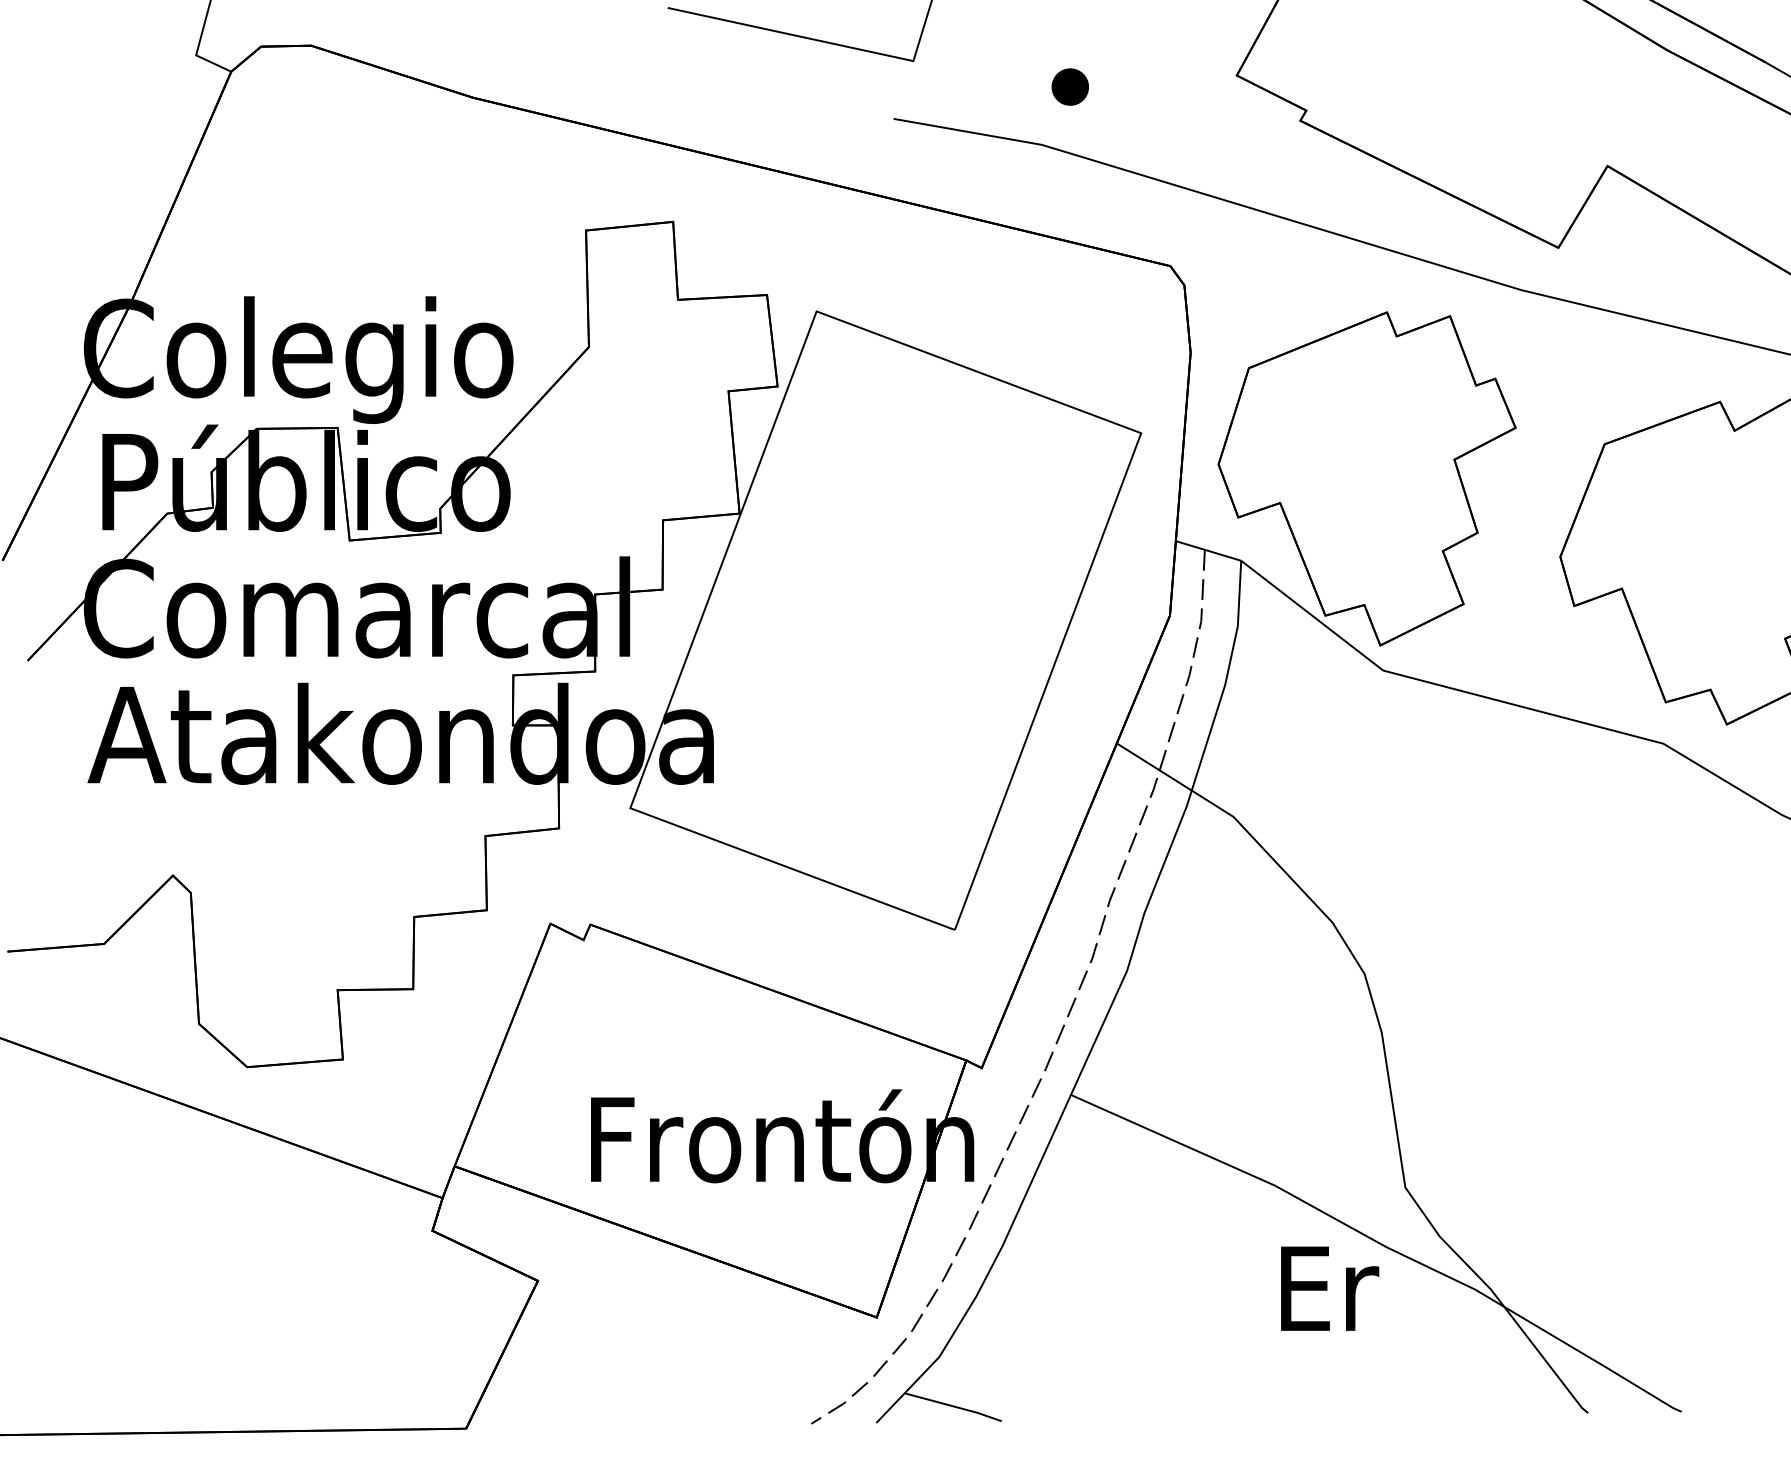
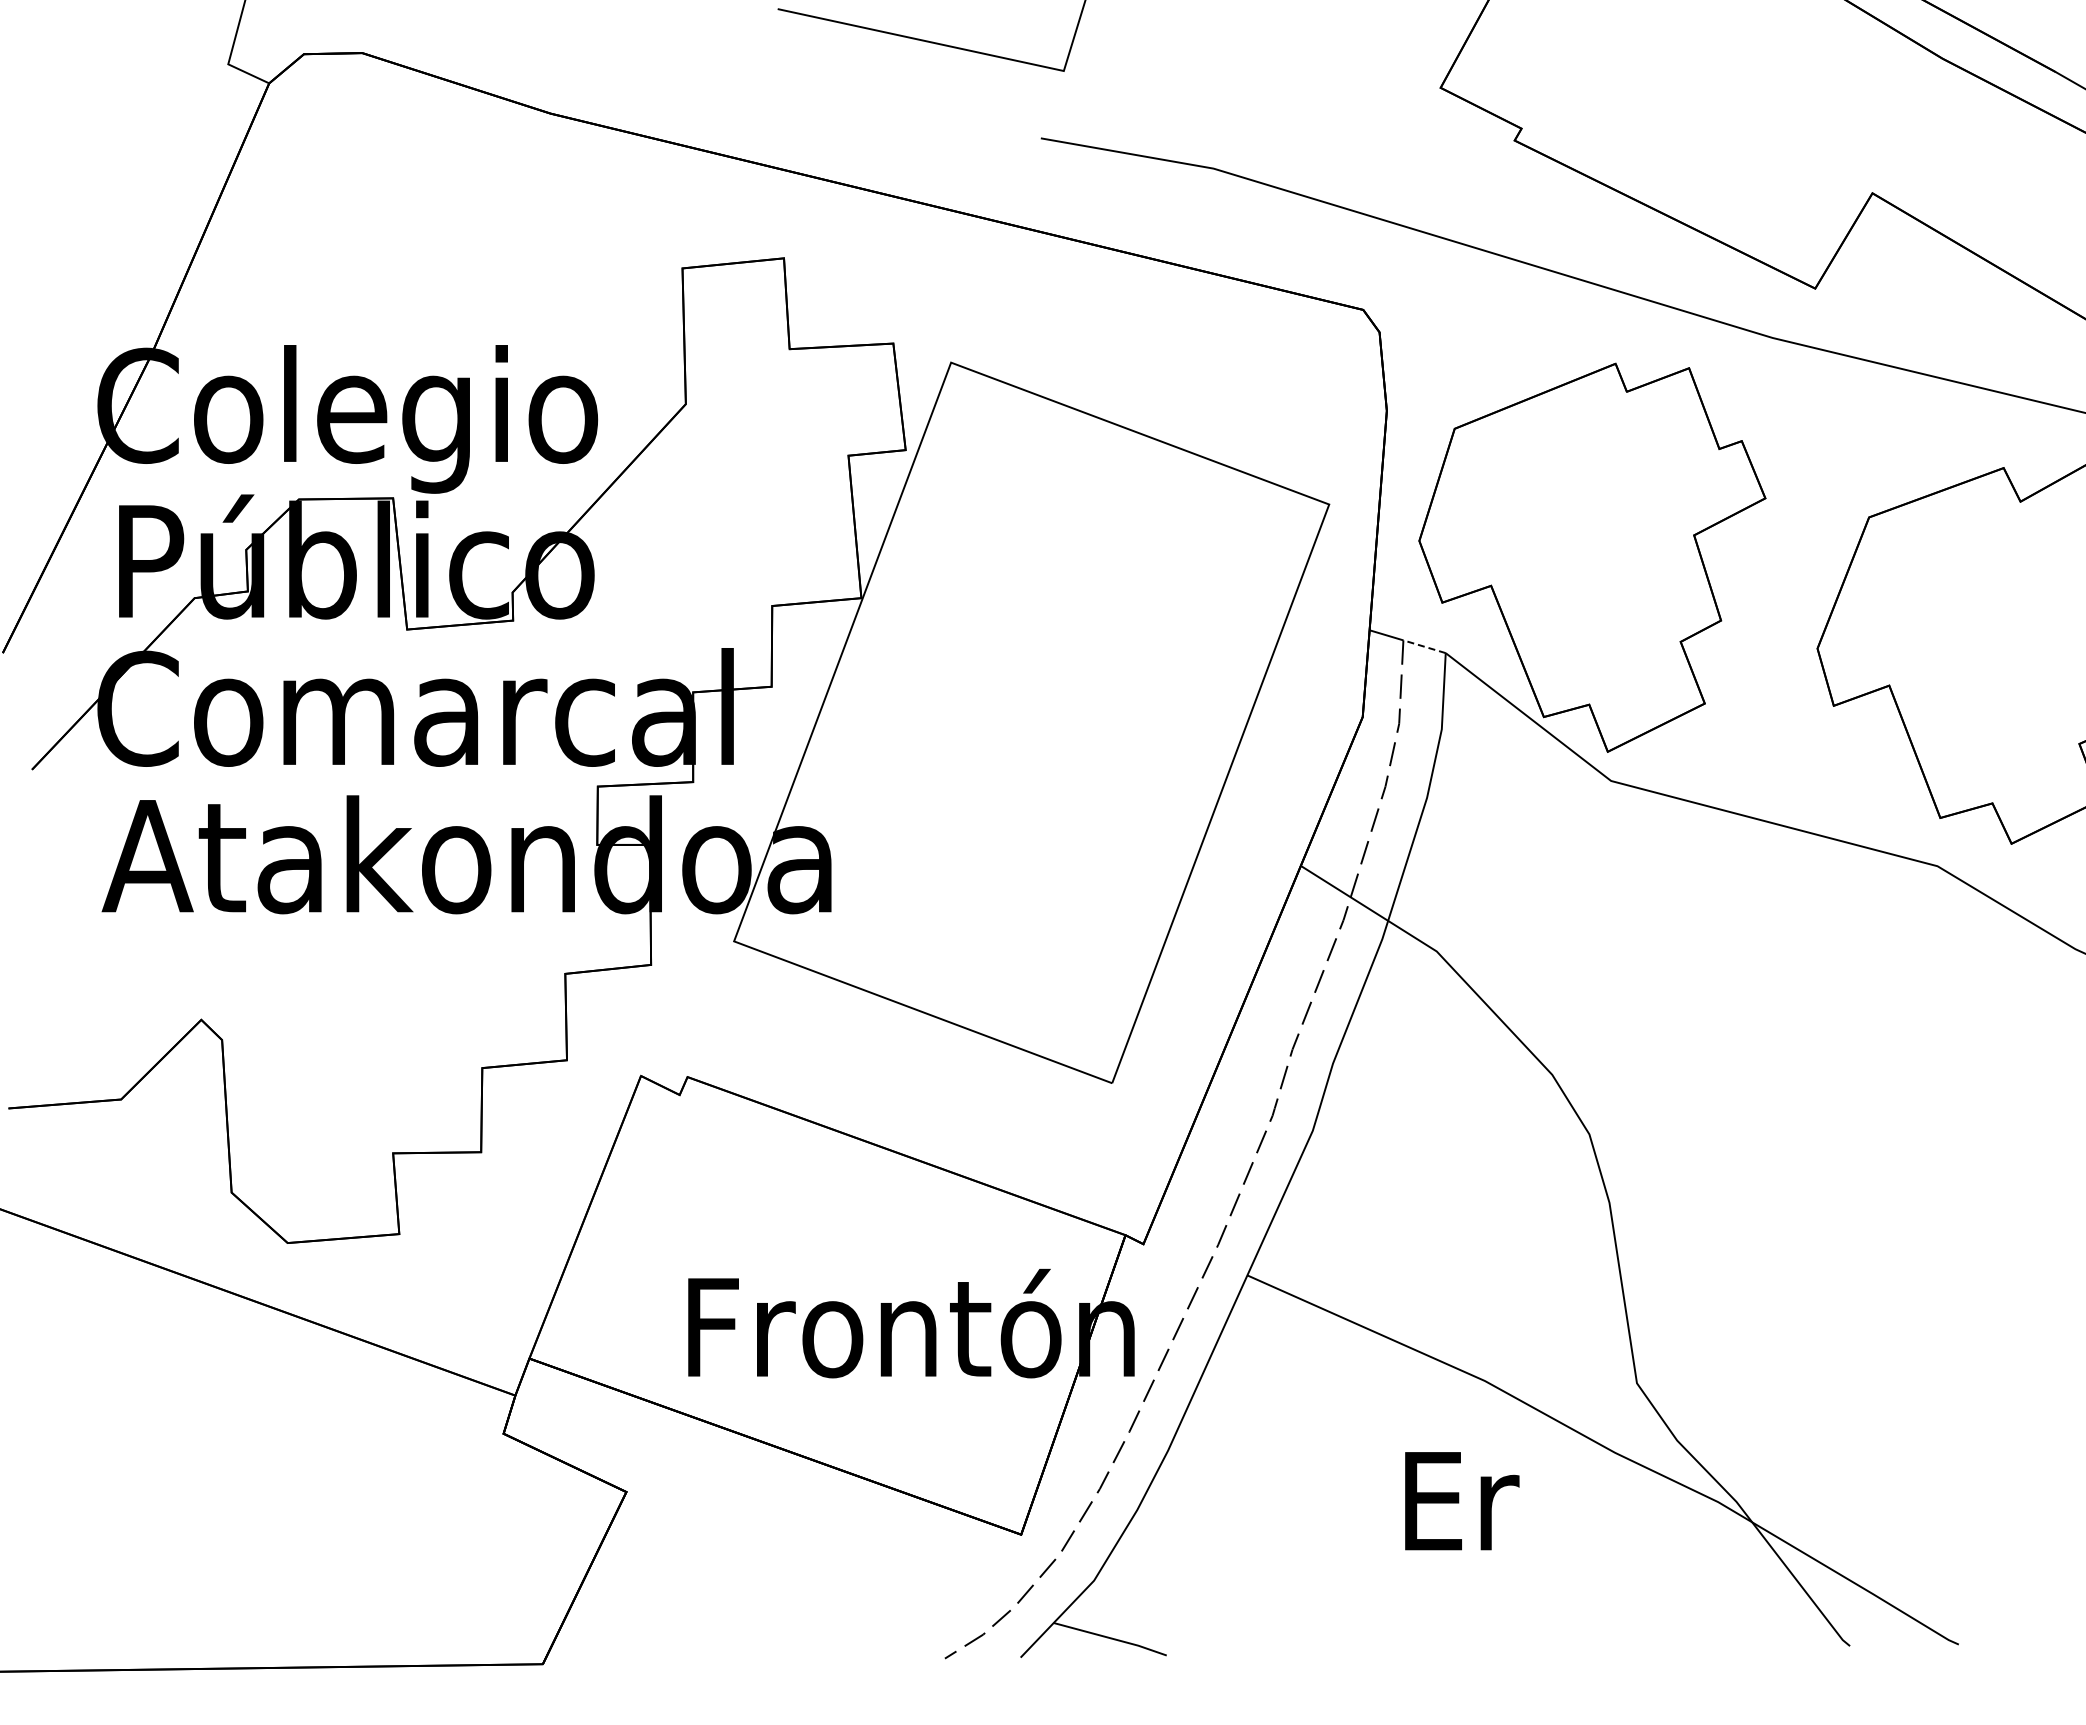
part: (1070, 87) -> (1246, 101), removed
line: (1222, 555) -> (1424, 646), solid -> dashed
text: (1330, 1289) -> (1462, 1501), moved

